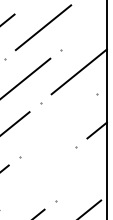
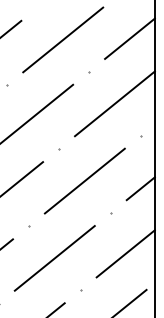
line: (89, 26) -> (129, 38), added
line: (58, 124) -> (84, 179), added
line: (86, 175) -> (125, 253), added
line: (37, 178) -> (54, 258), added

